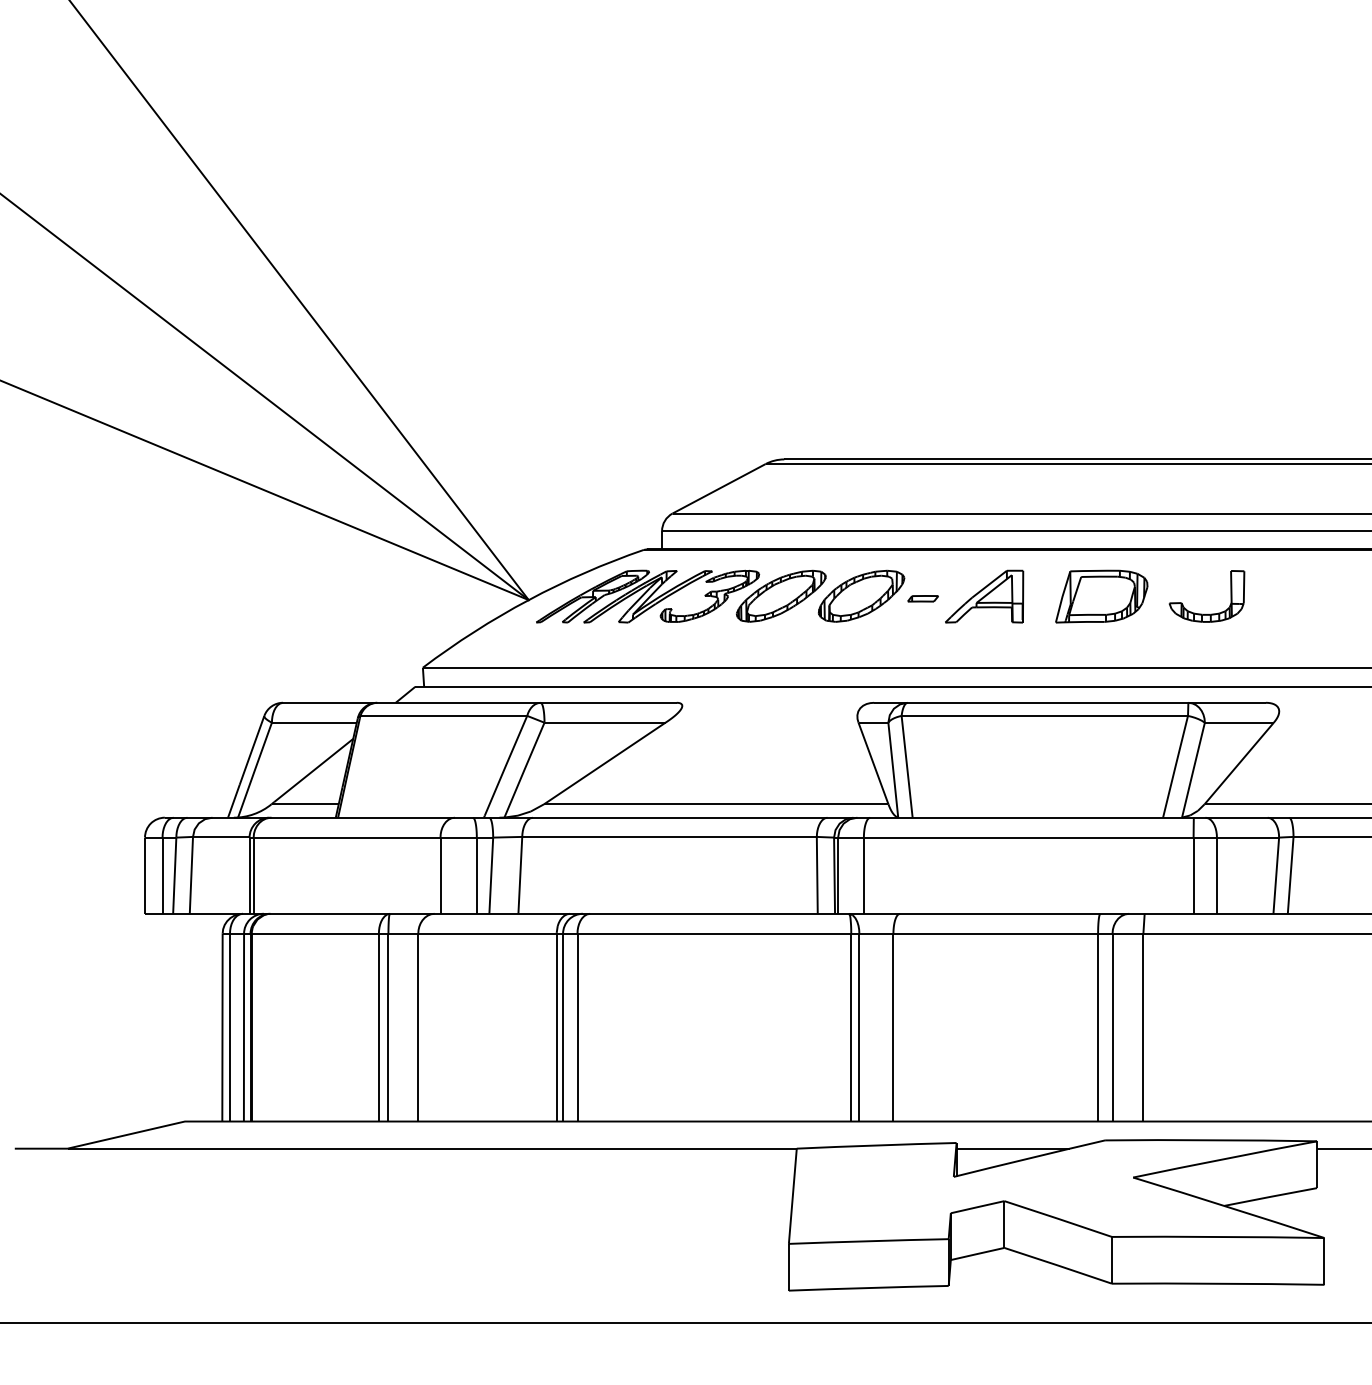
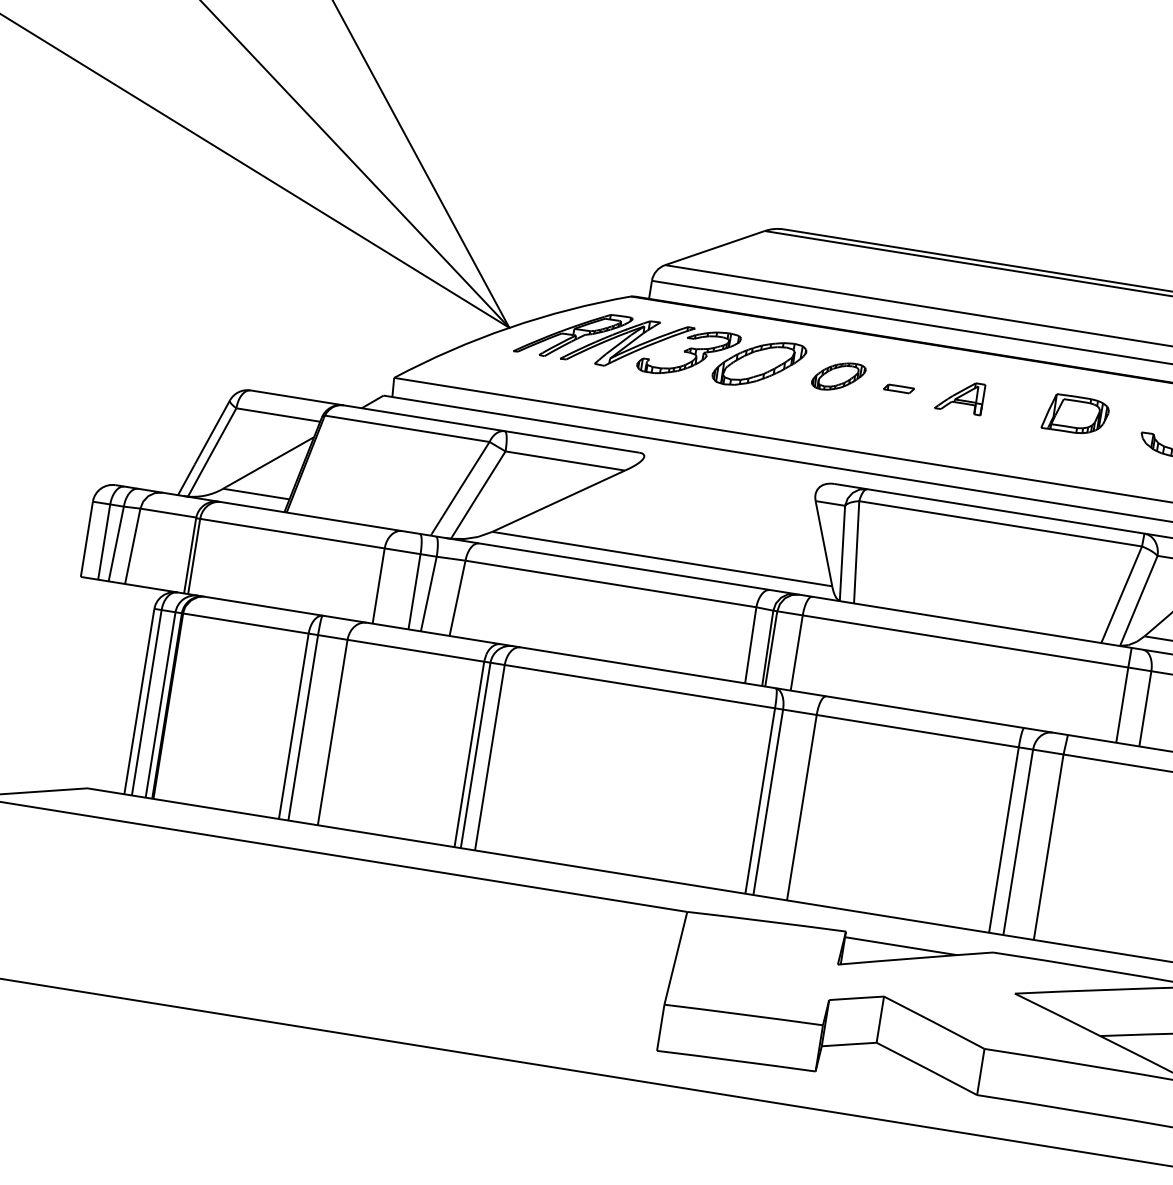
part: (861, 595) -> (838, 375), size x0.6
part: (984, 596) -> (959, 396), size x0.6
part: (1101, 596) -> (1075, 414), size x0.7

